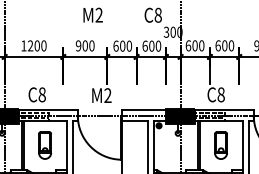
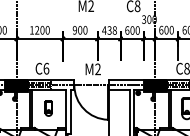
text: (122, 45) -> (109, 29), 600 -> 438
text: (41, 94) -> (45, 68), C8 -> C6
part: (45, 145) -> (48, 108), size x0.7

